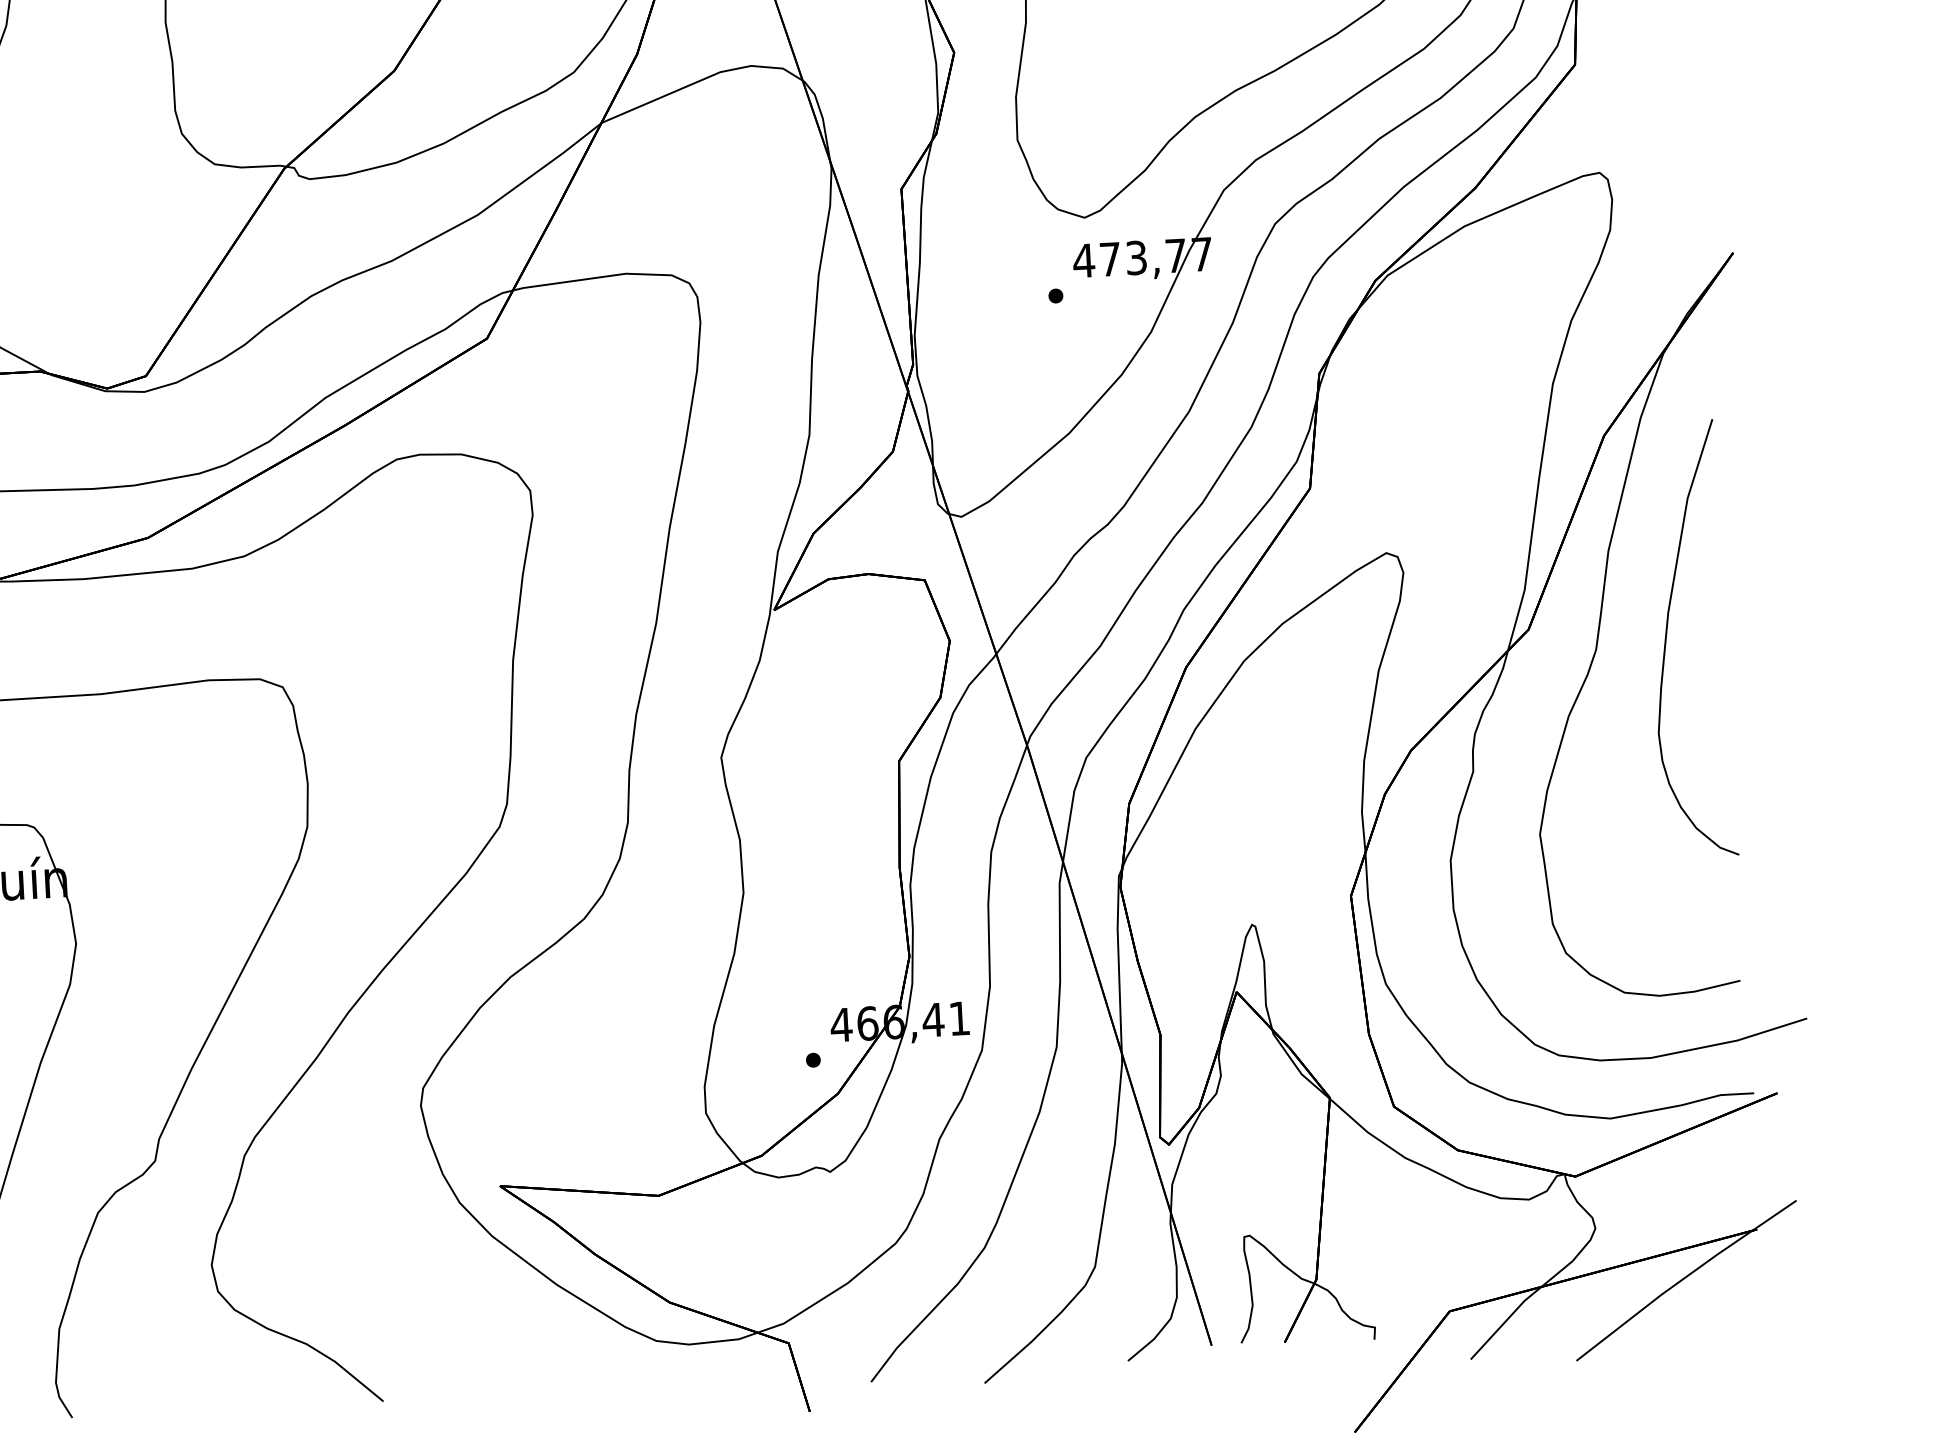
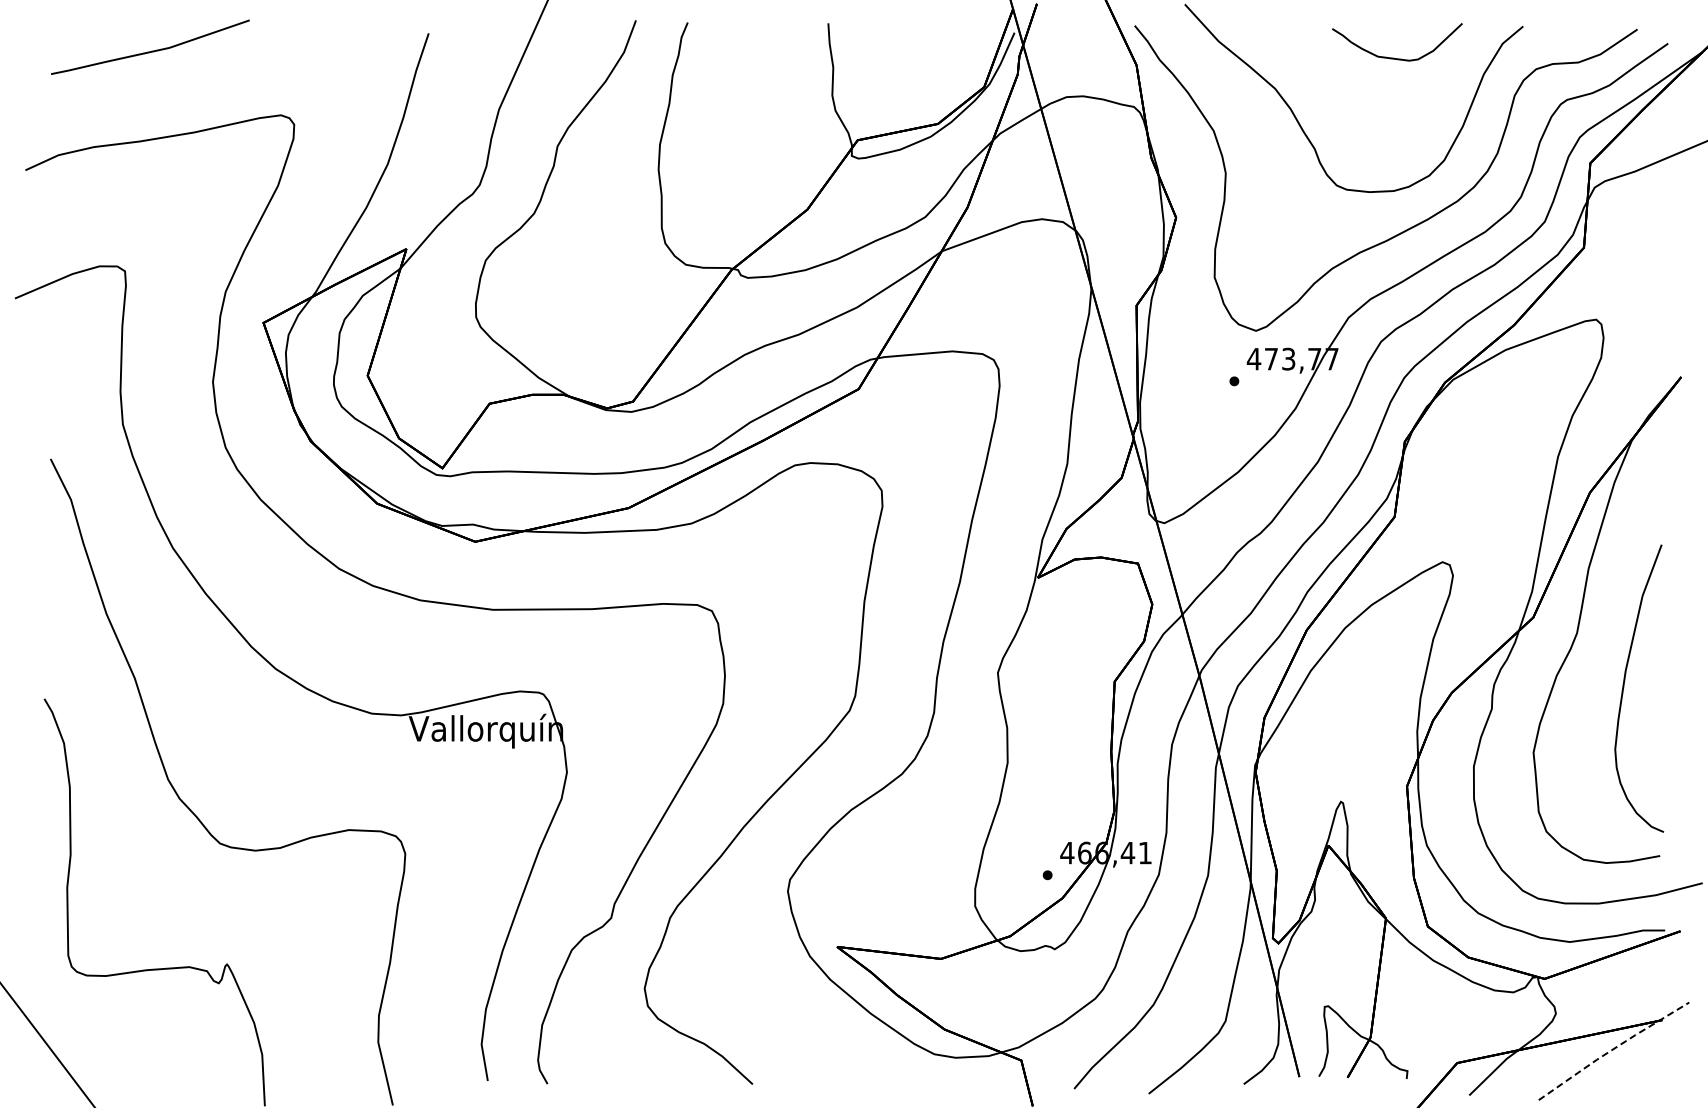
curve: (1667, 638) -> (1624, 687), moved
line: (1684, 1278) -> (1612, 1049), solid -> dashed

